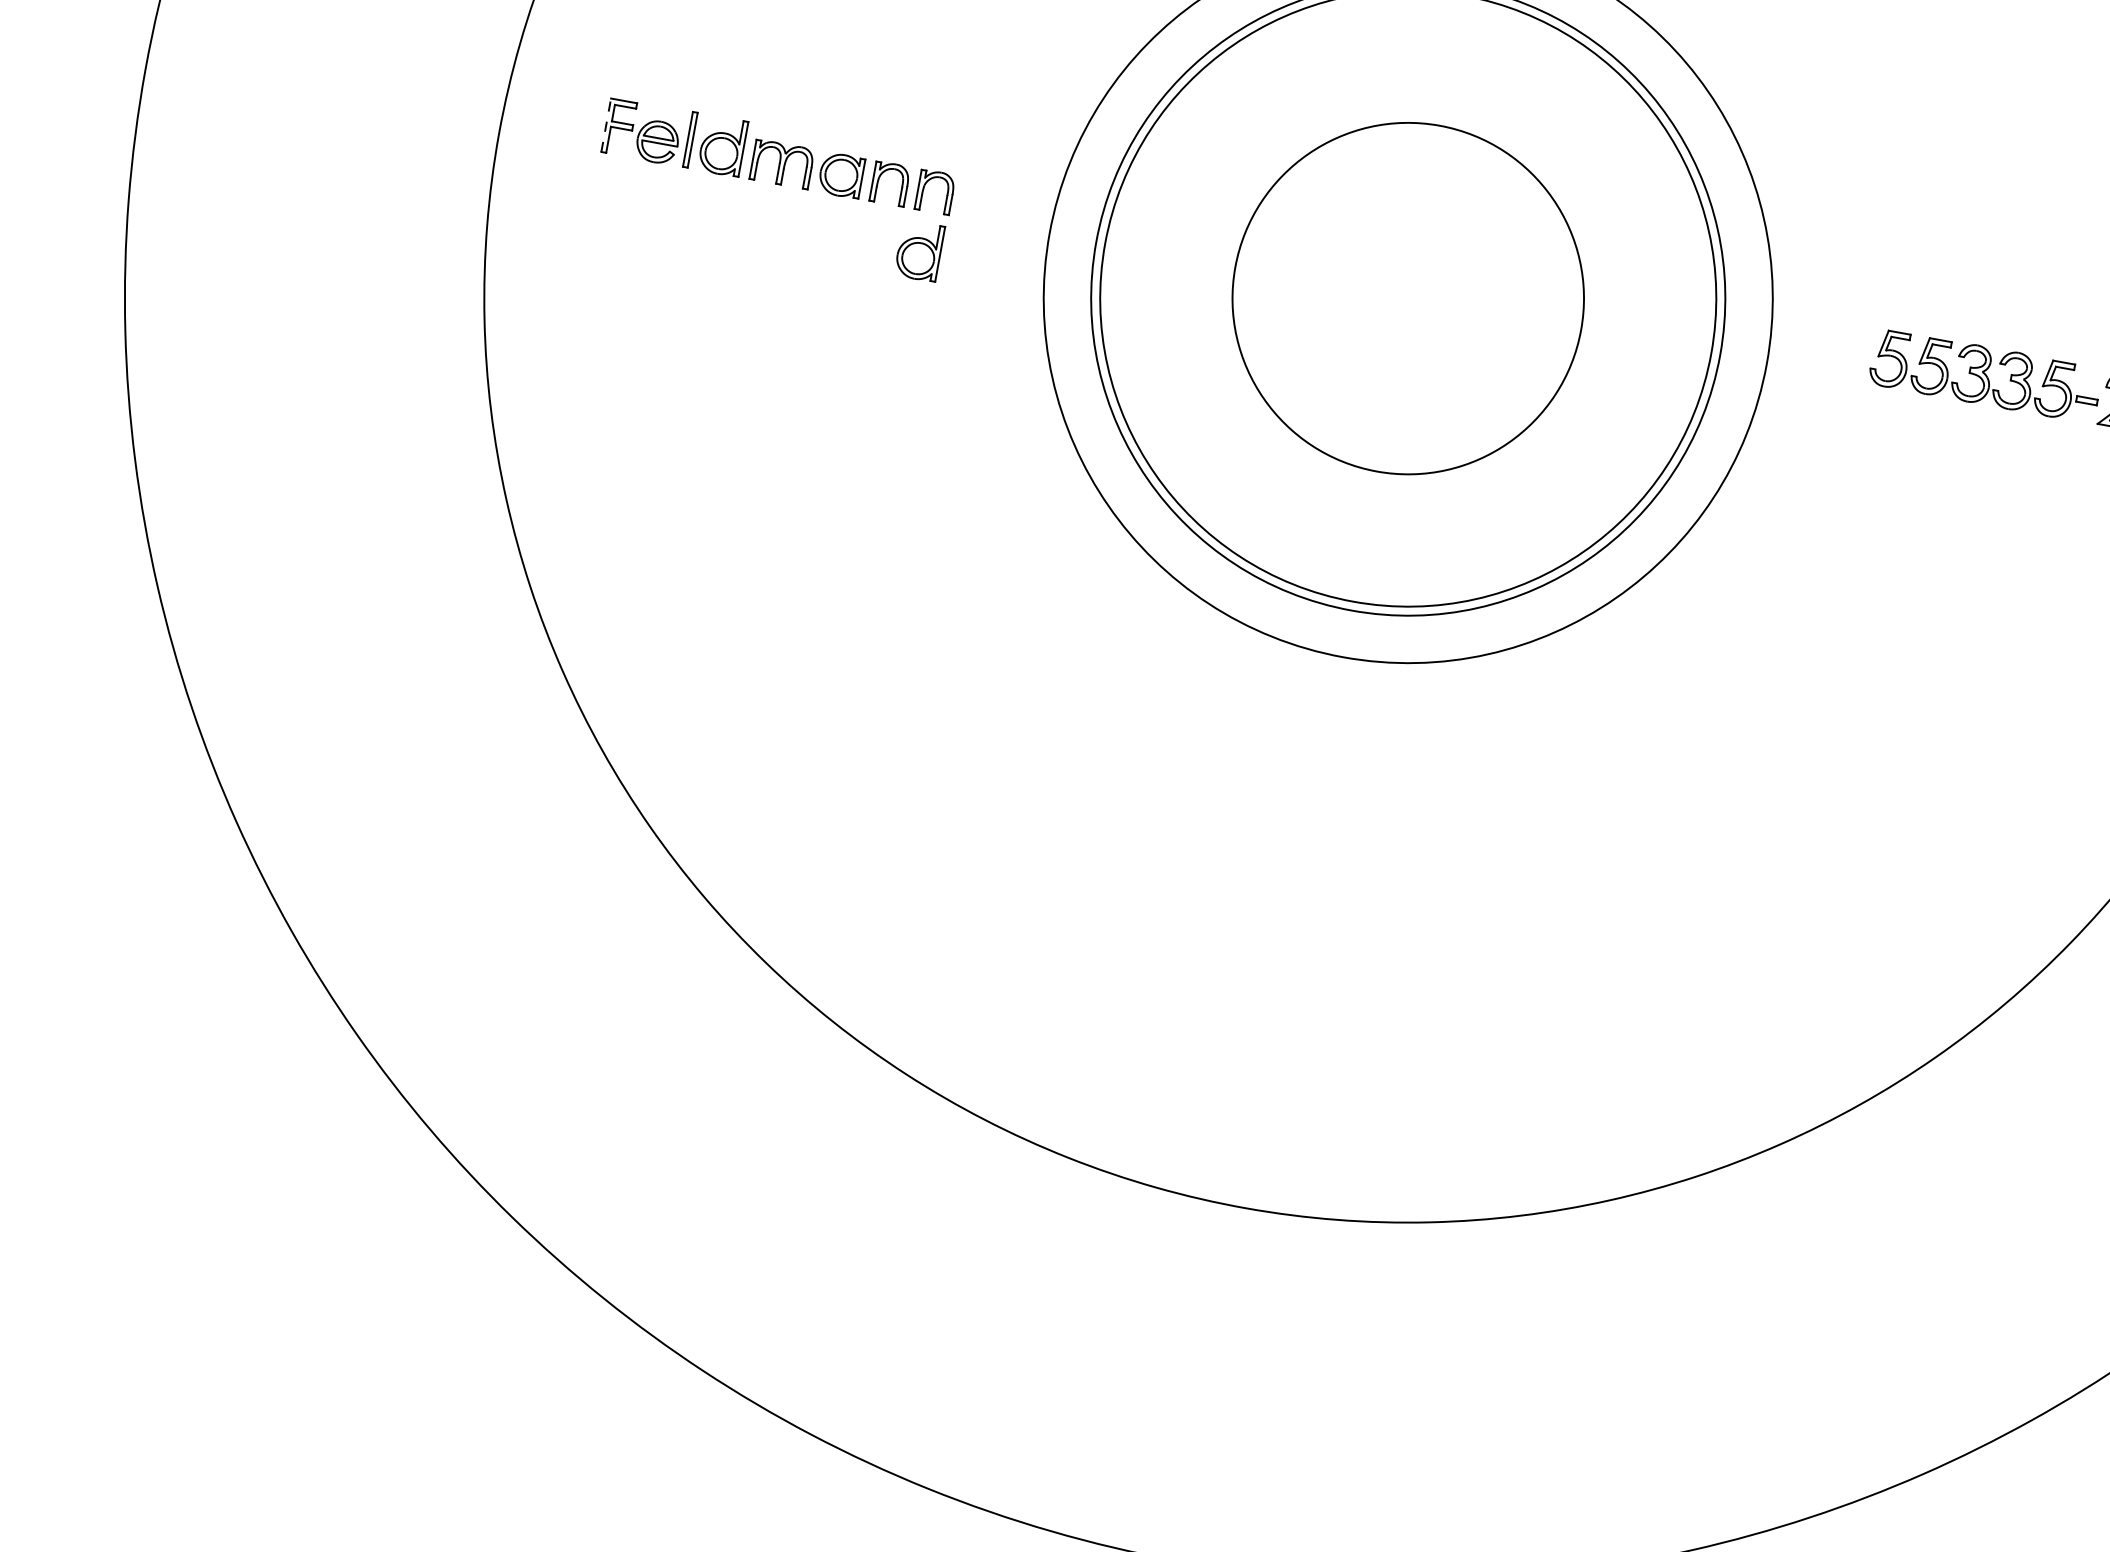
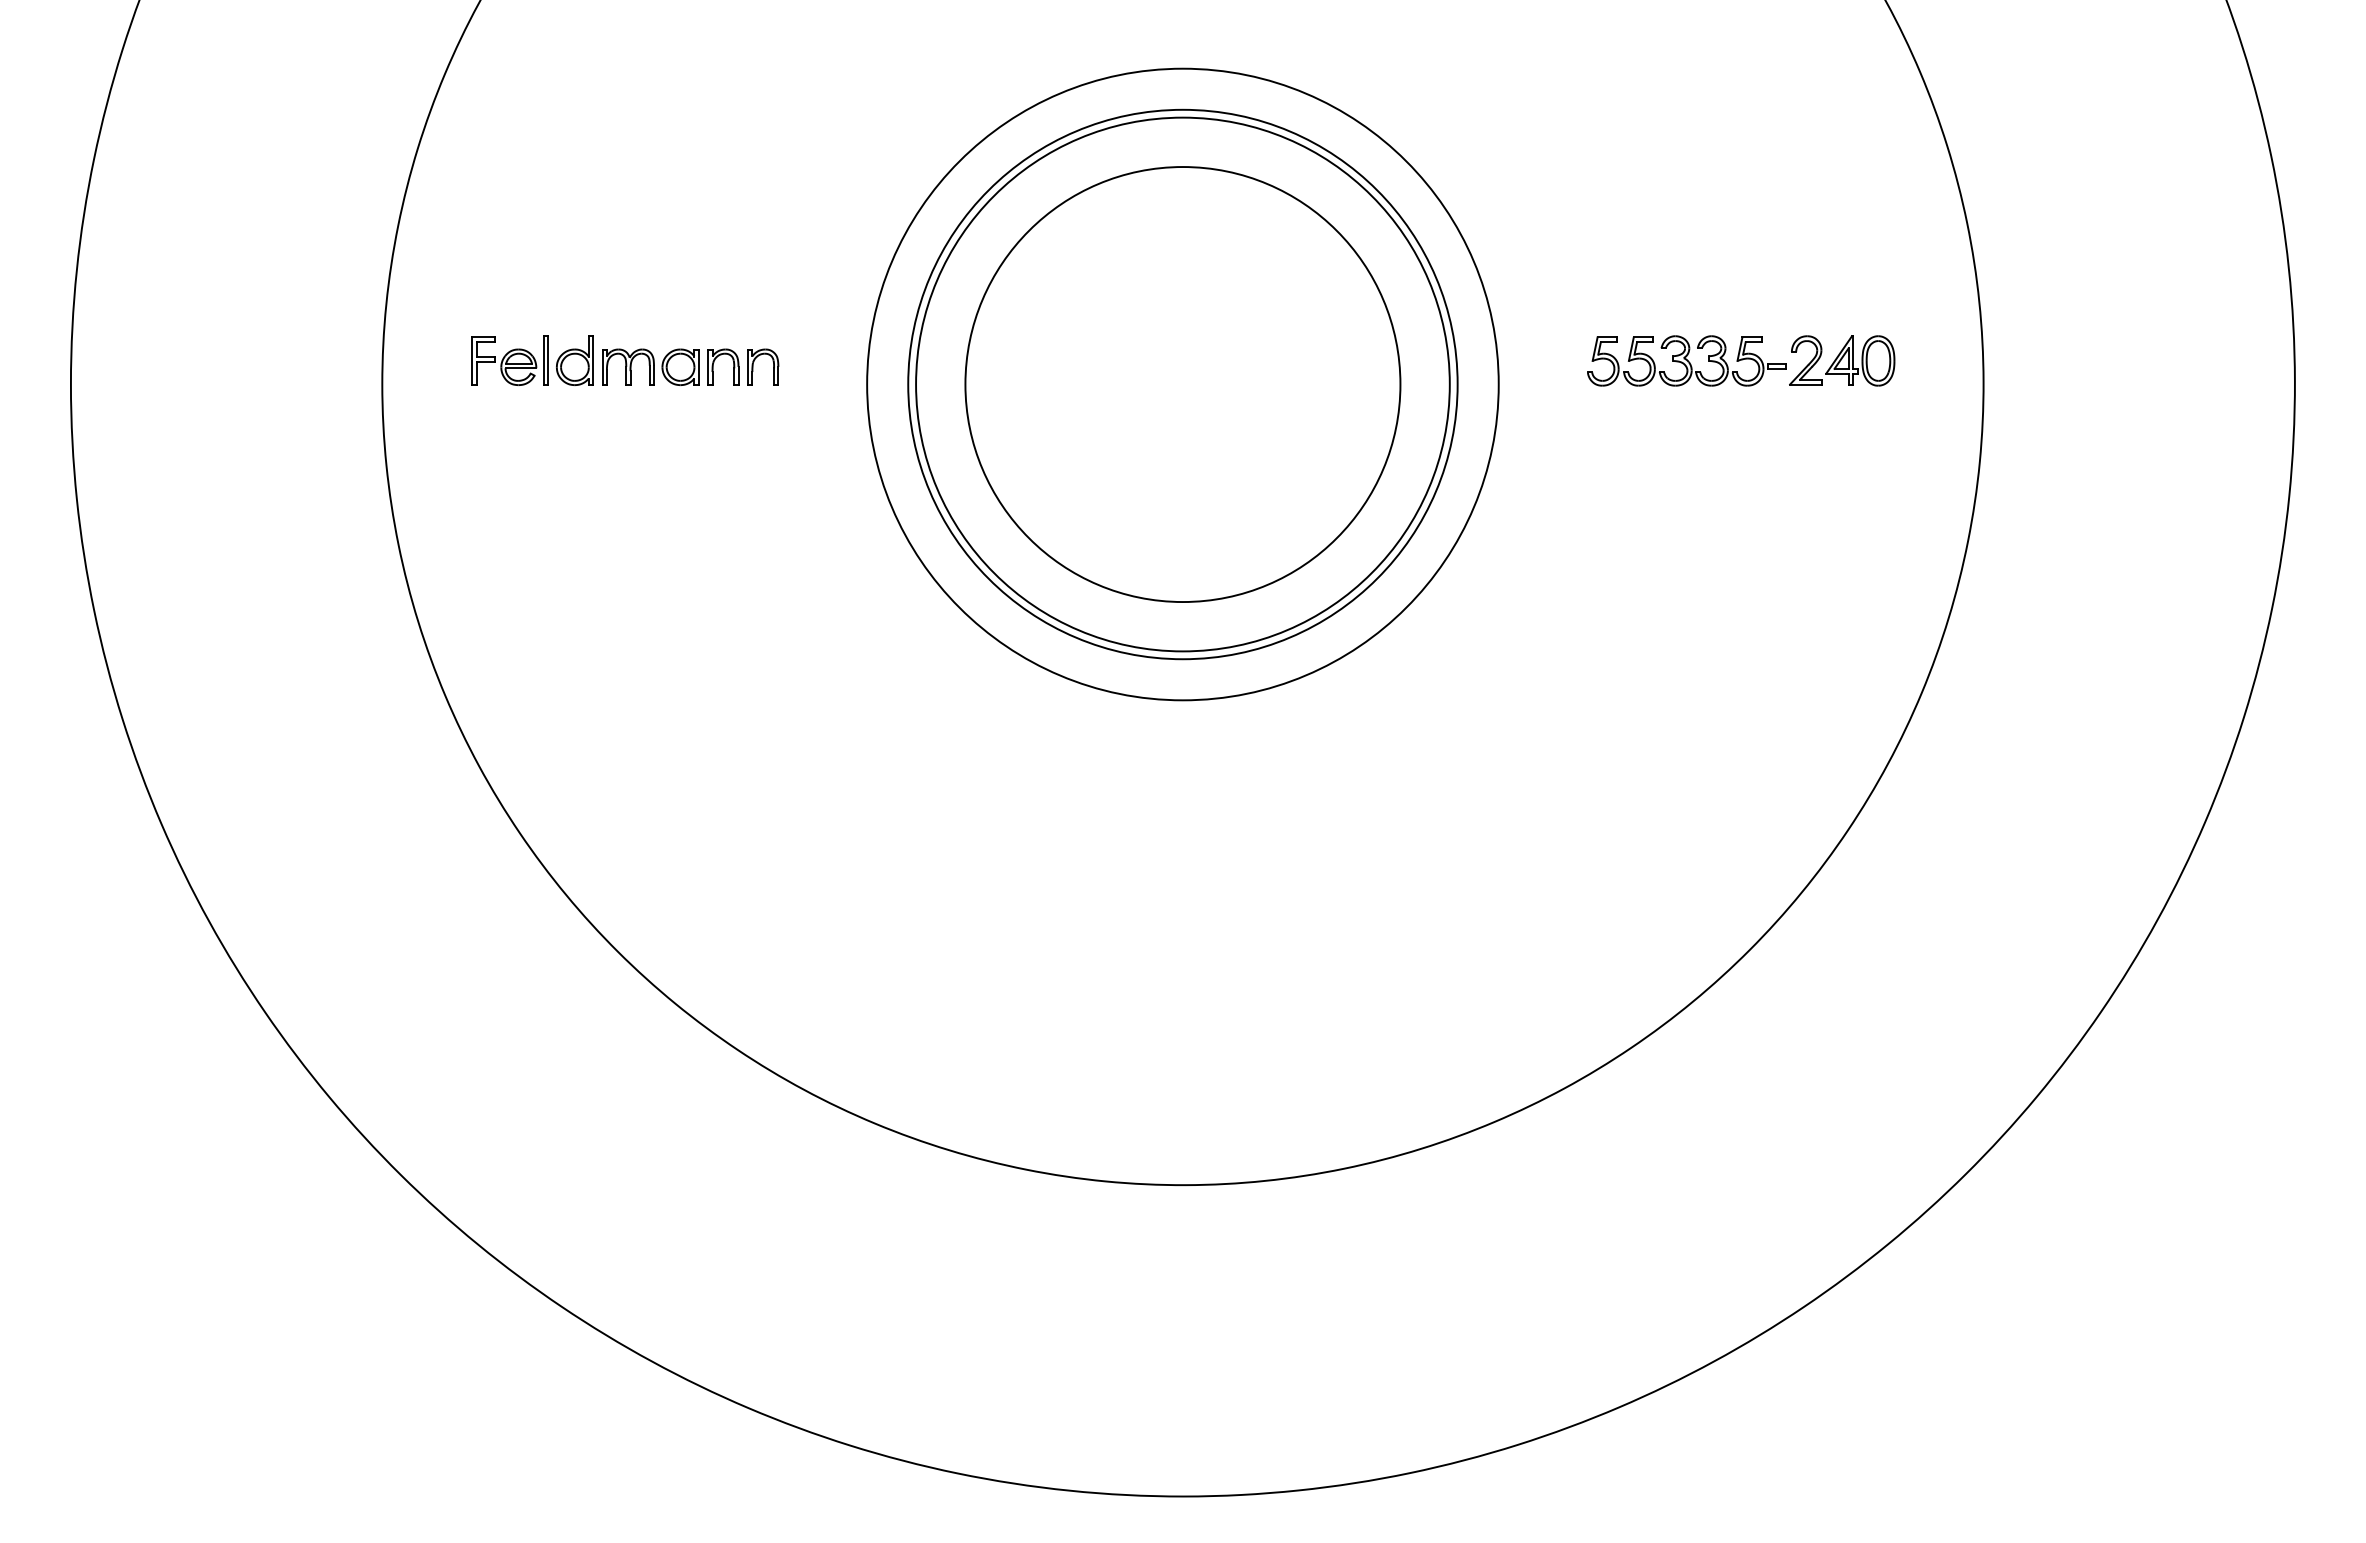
line: (606, 125) -> (472, 361), dashed -> solid
part: (919, 250) -> (758, 419), removed
circle: (1407, 298) -> (1182, 384), size x1.43

